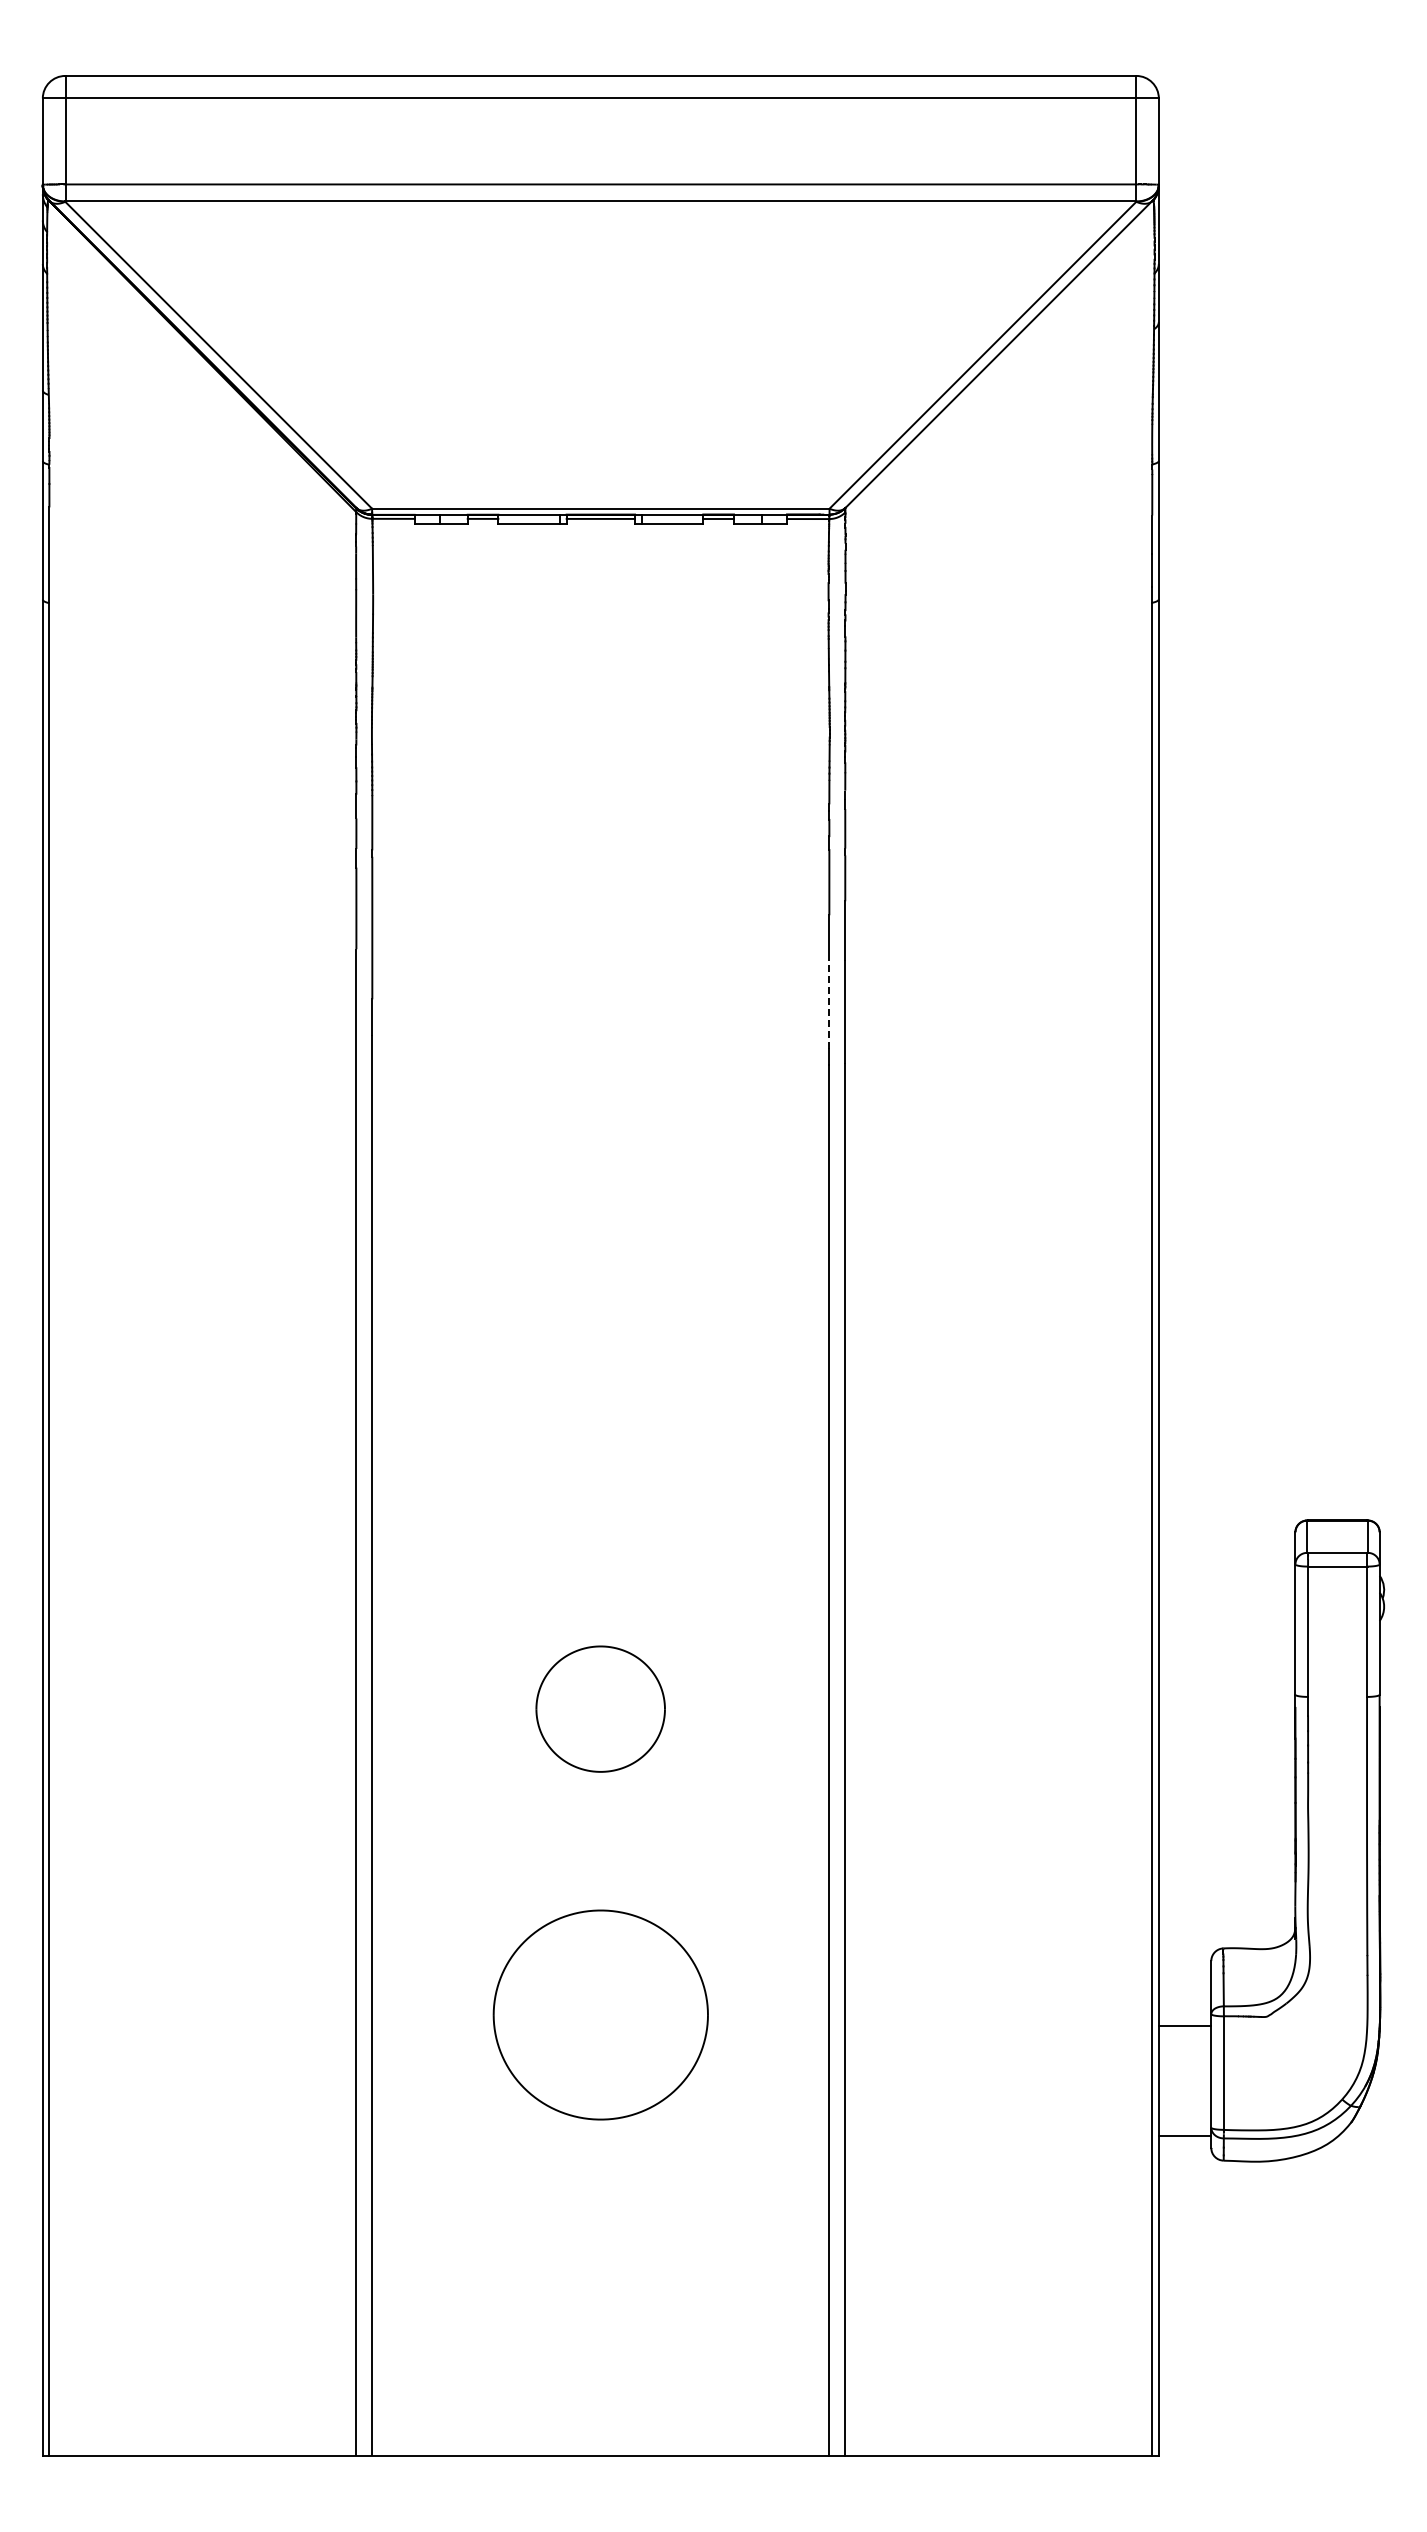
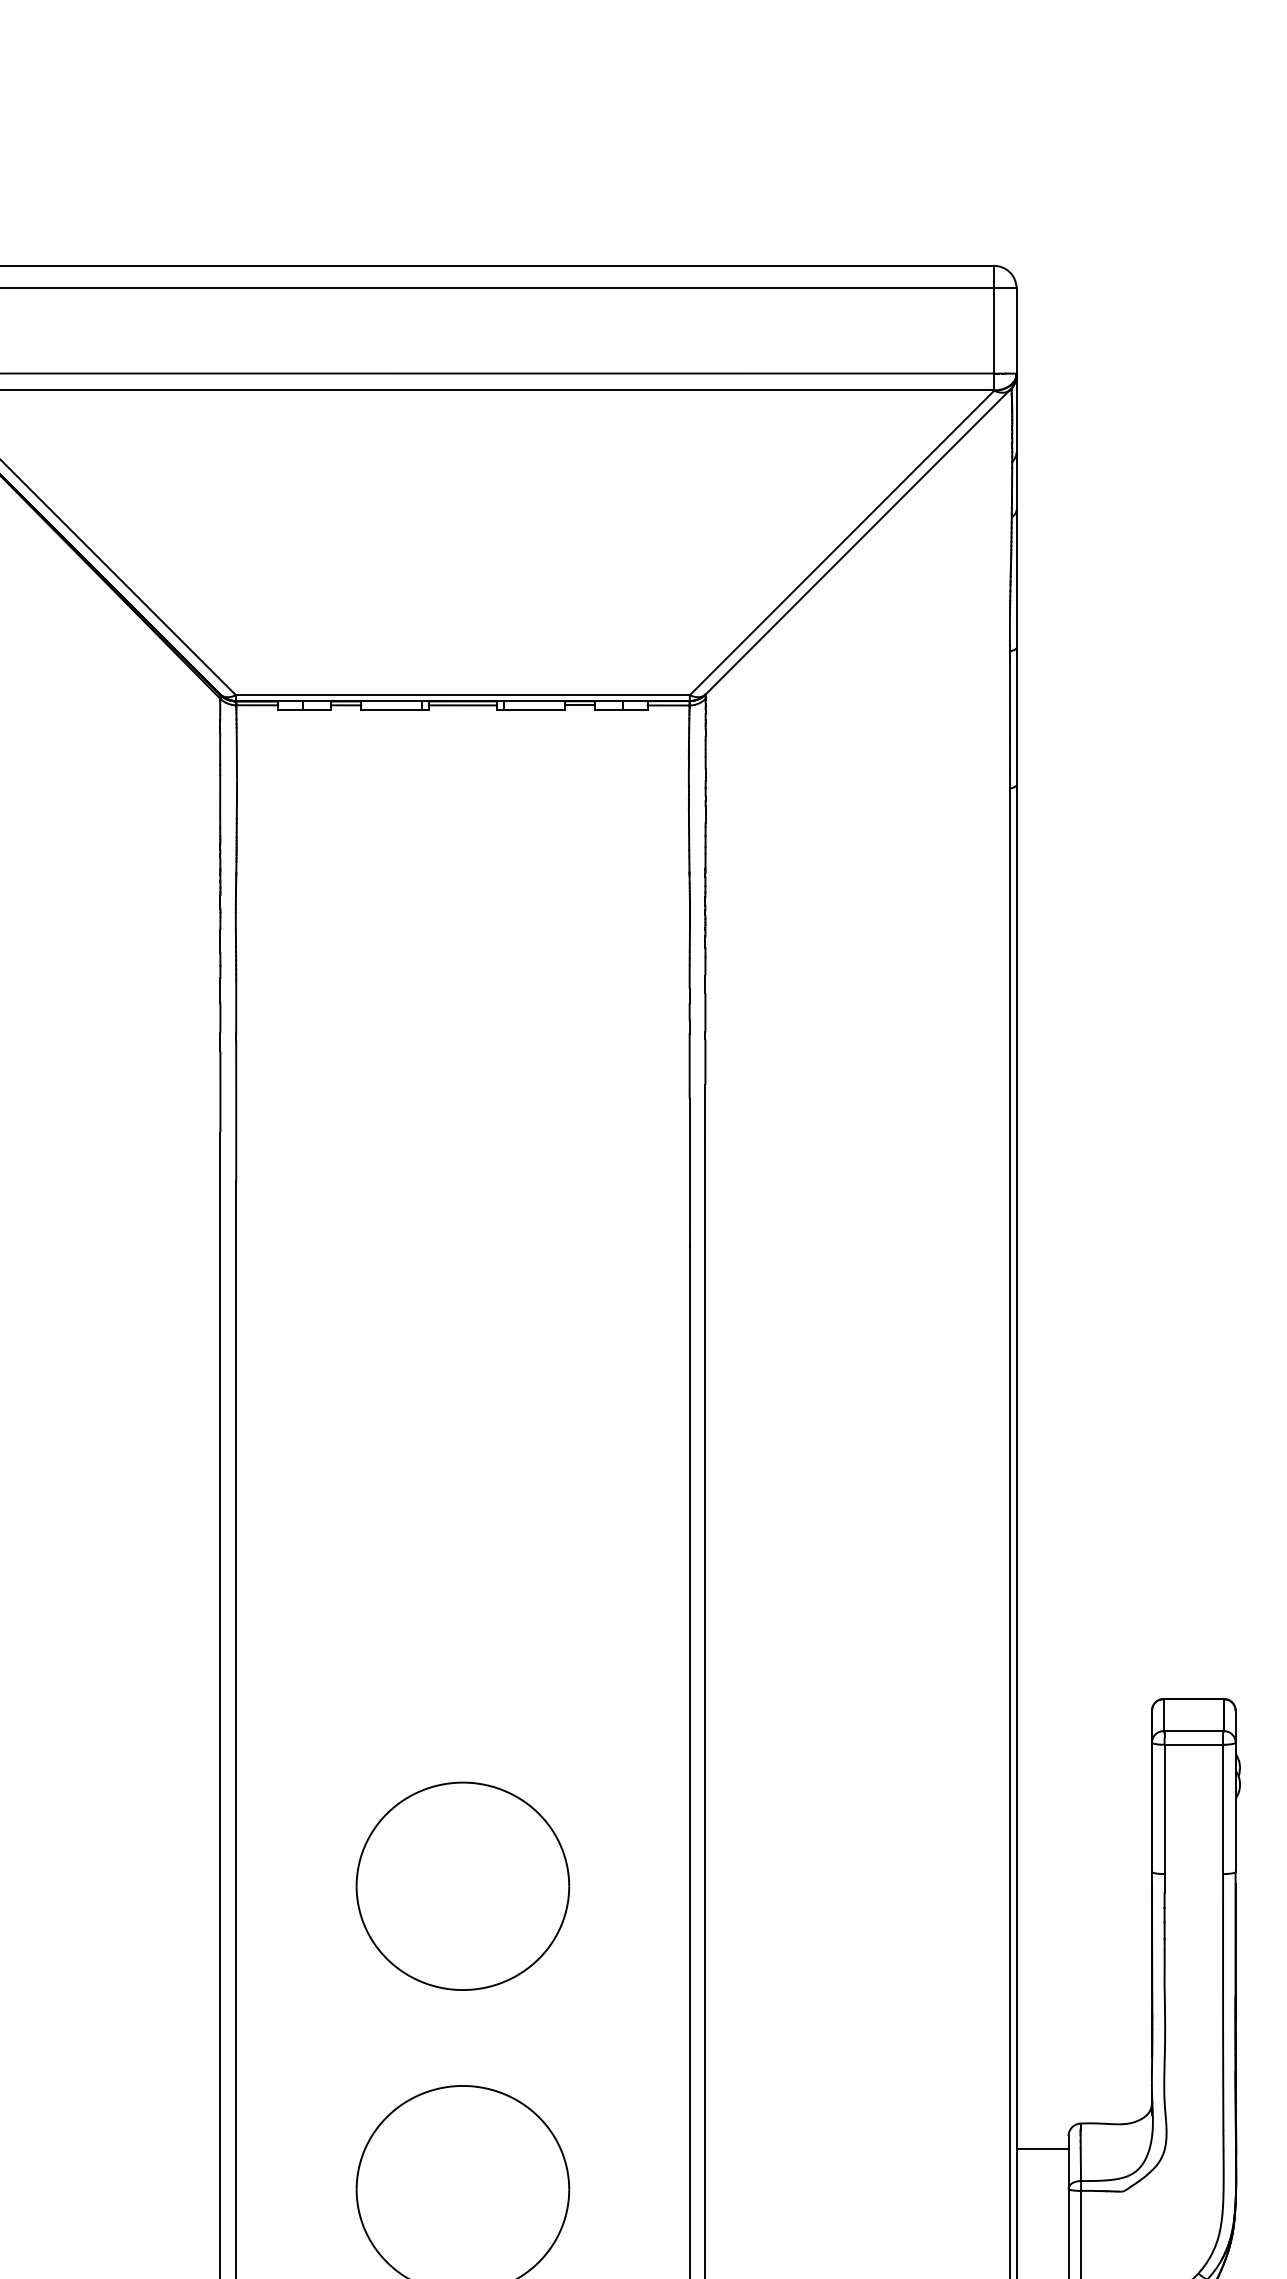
line: (829, 1004) -> (689, 1187), dashed -> solid
part: (600, 1708) -> (462, 1885), size x1.67
line: (1184, 2025) -> (1041, 2148), moved

